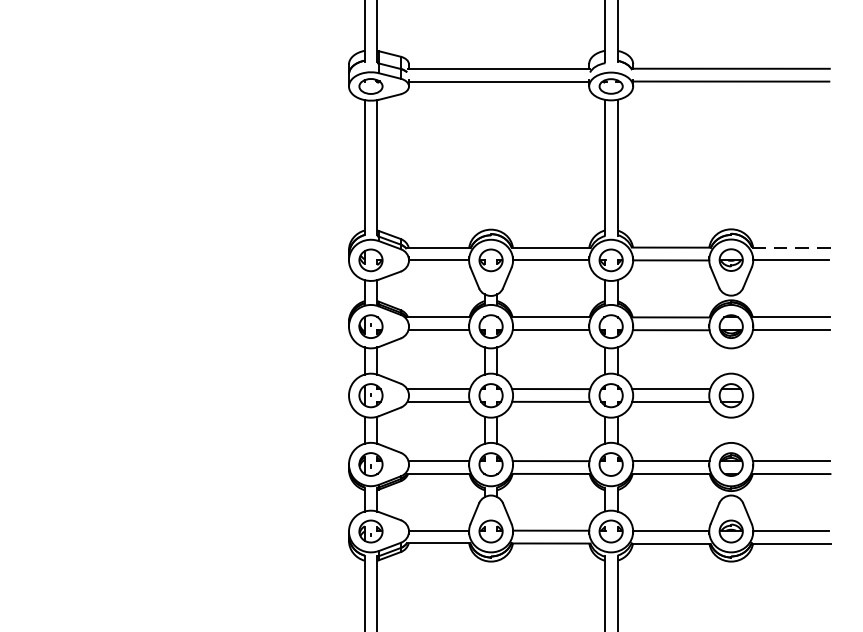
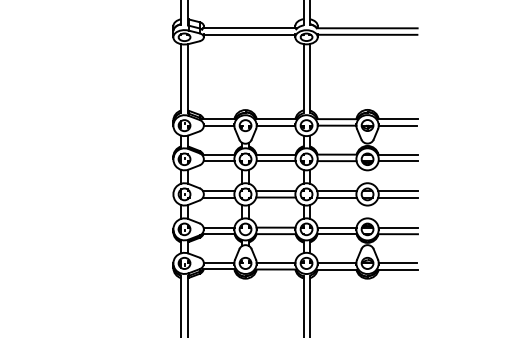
line: (792, 248) -> (398, 119), dashed -> solid
line: (790, 389) -> (397, 191), added
line: (790, 401) -> (397, 197), added

